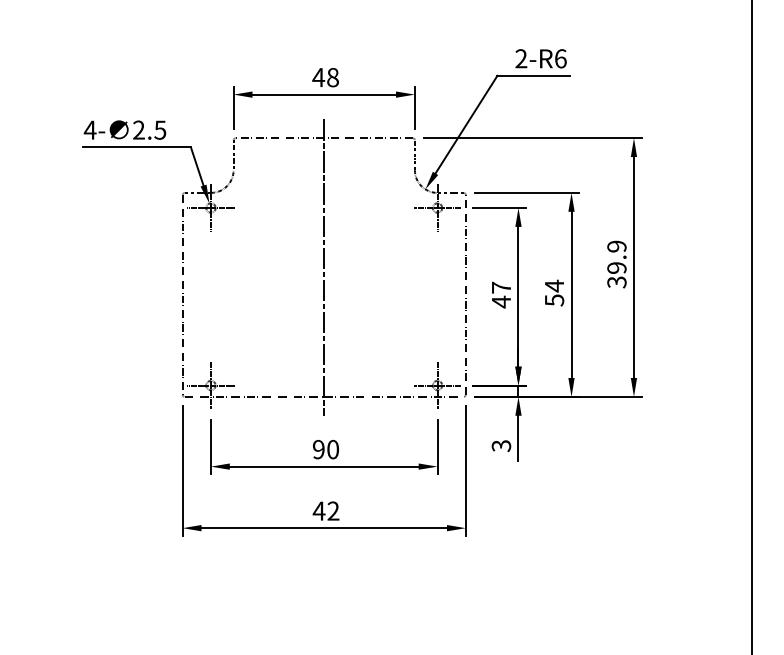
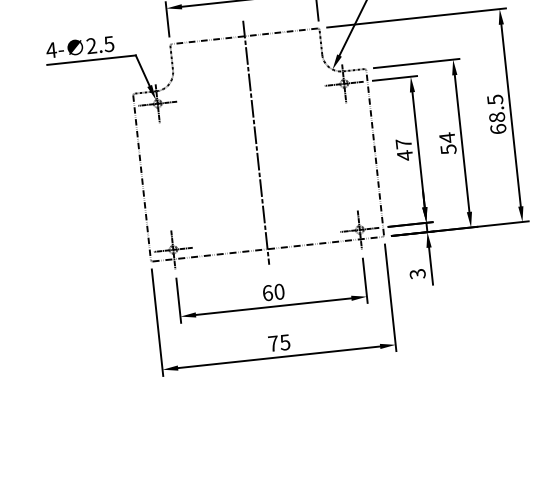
text: (616, 264) -> (496, 114), 39.9 -> 68.5
text: (318, 449) -> (267, 293), 90 -> 60
text: (325, 510) -> (278, 342), 42 -> 75

